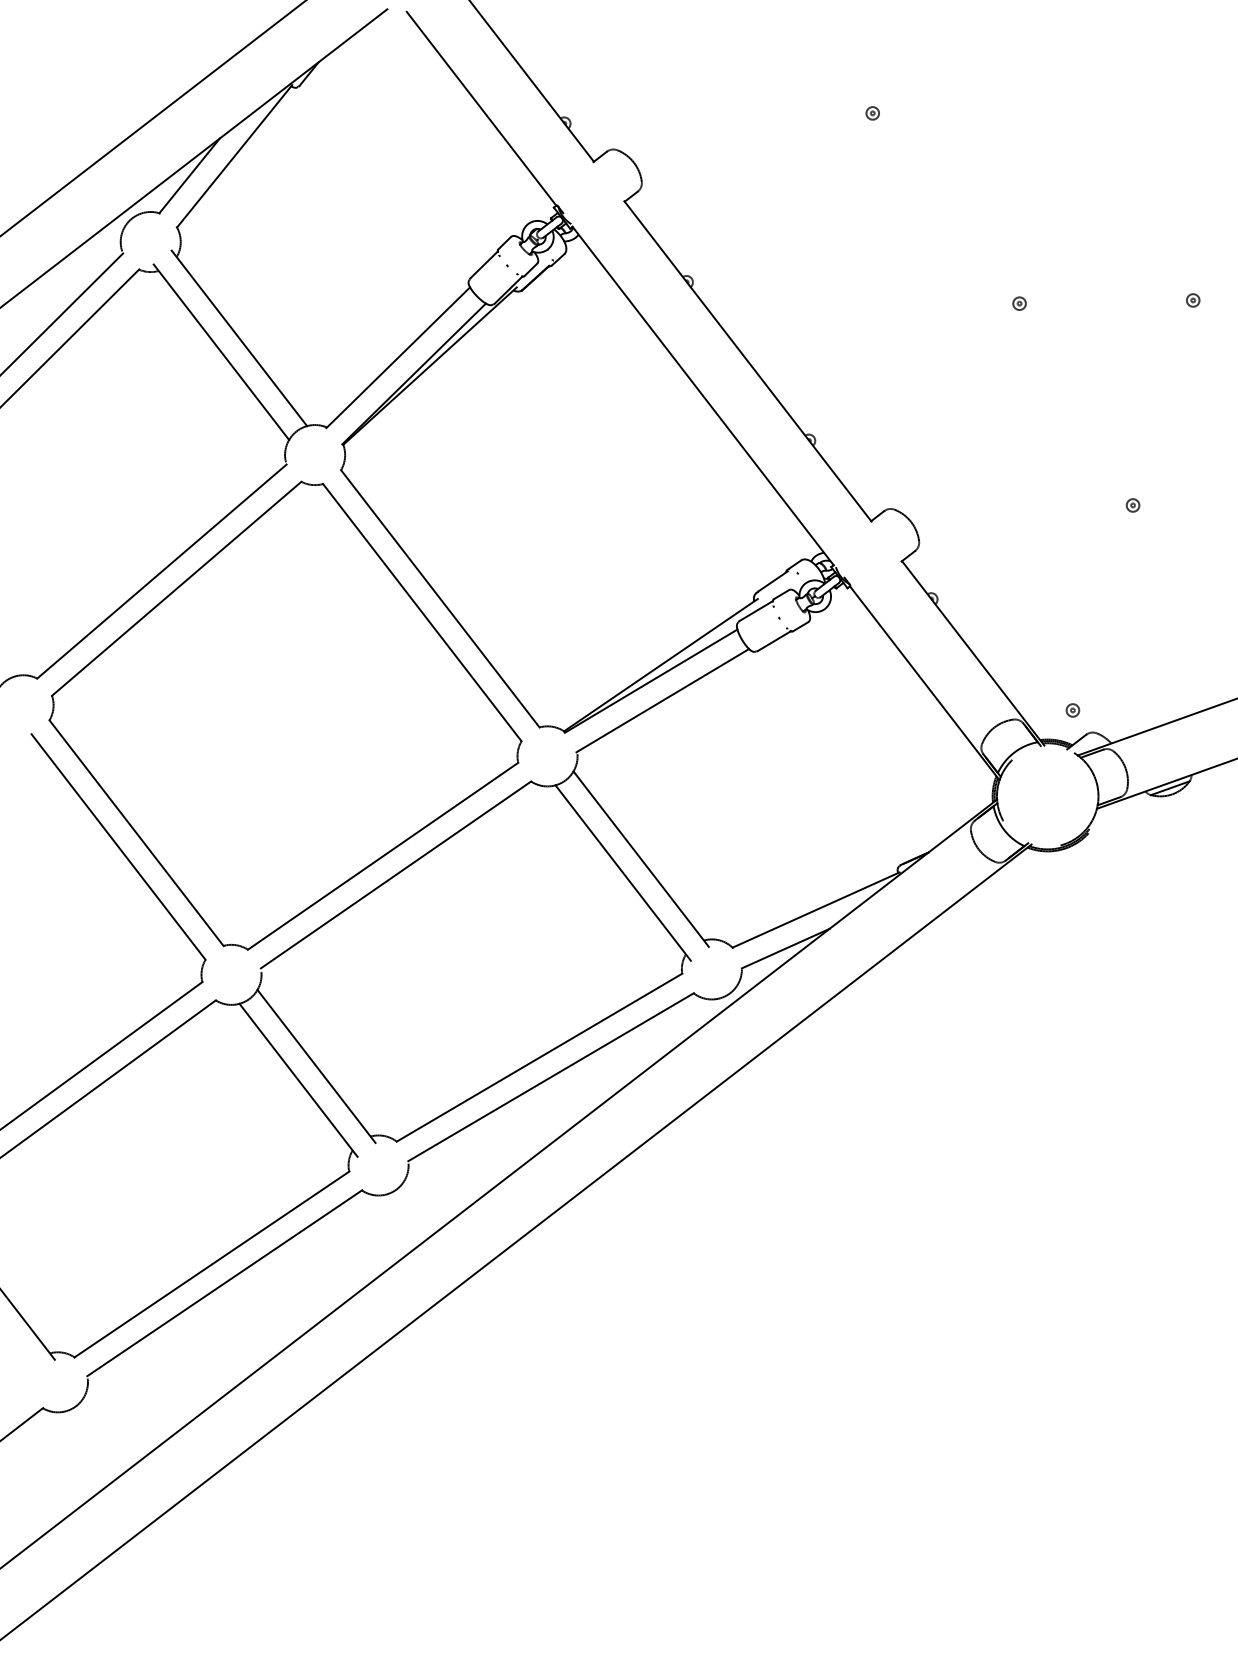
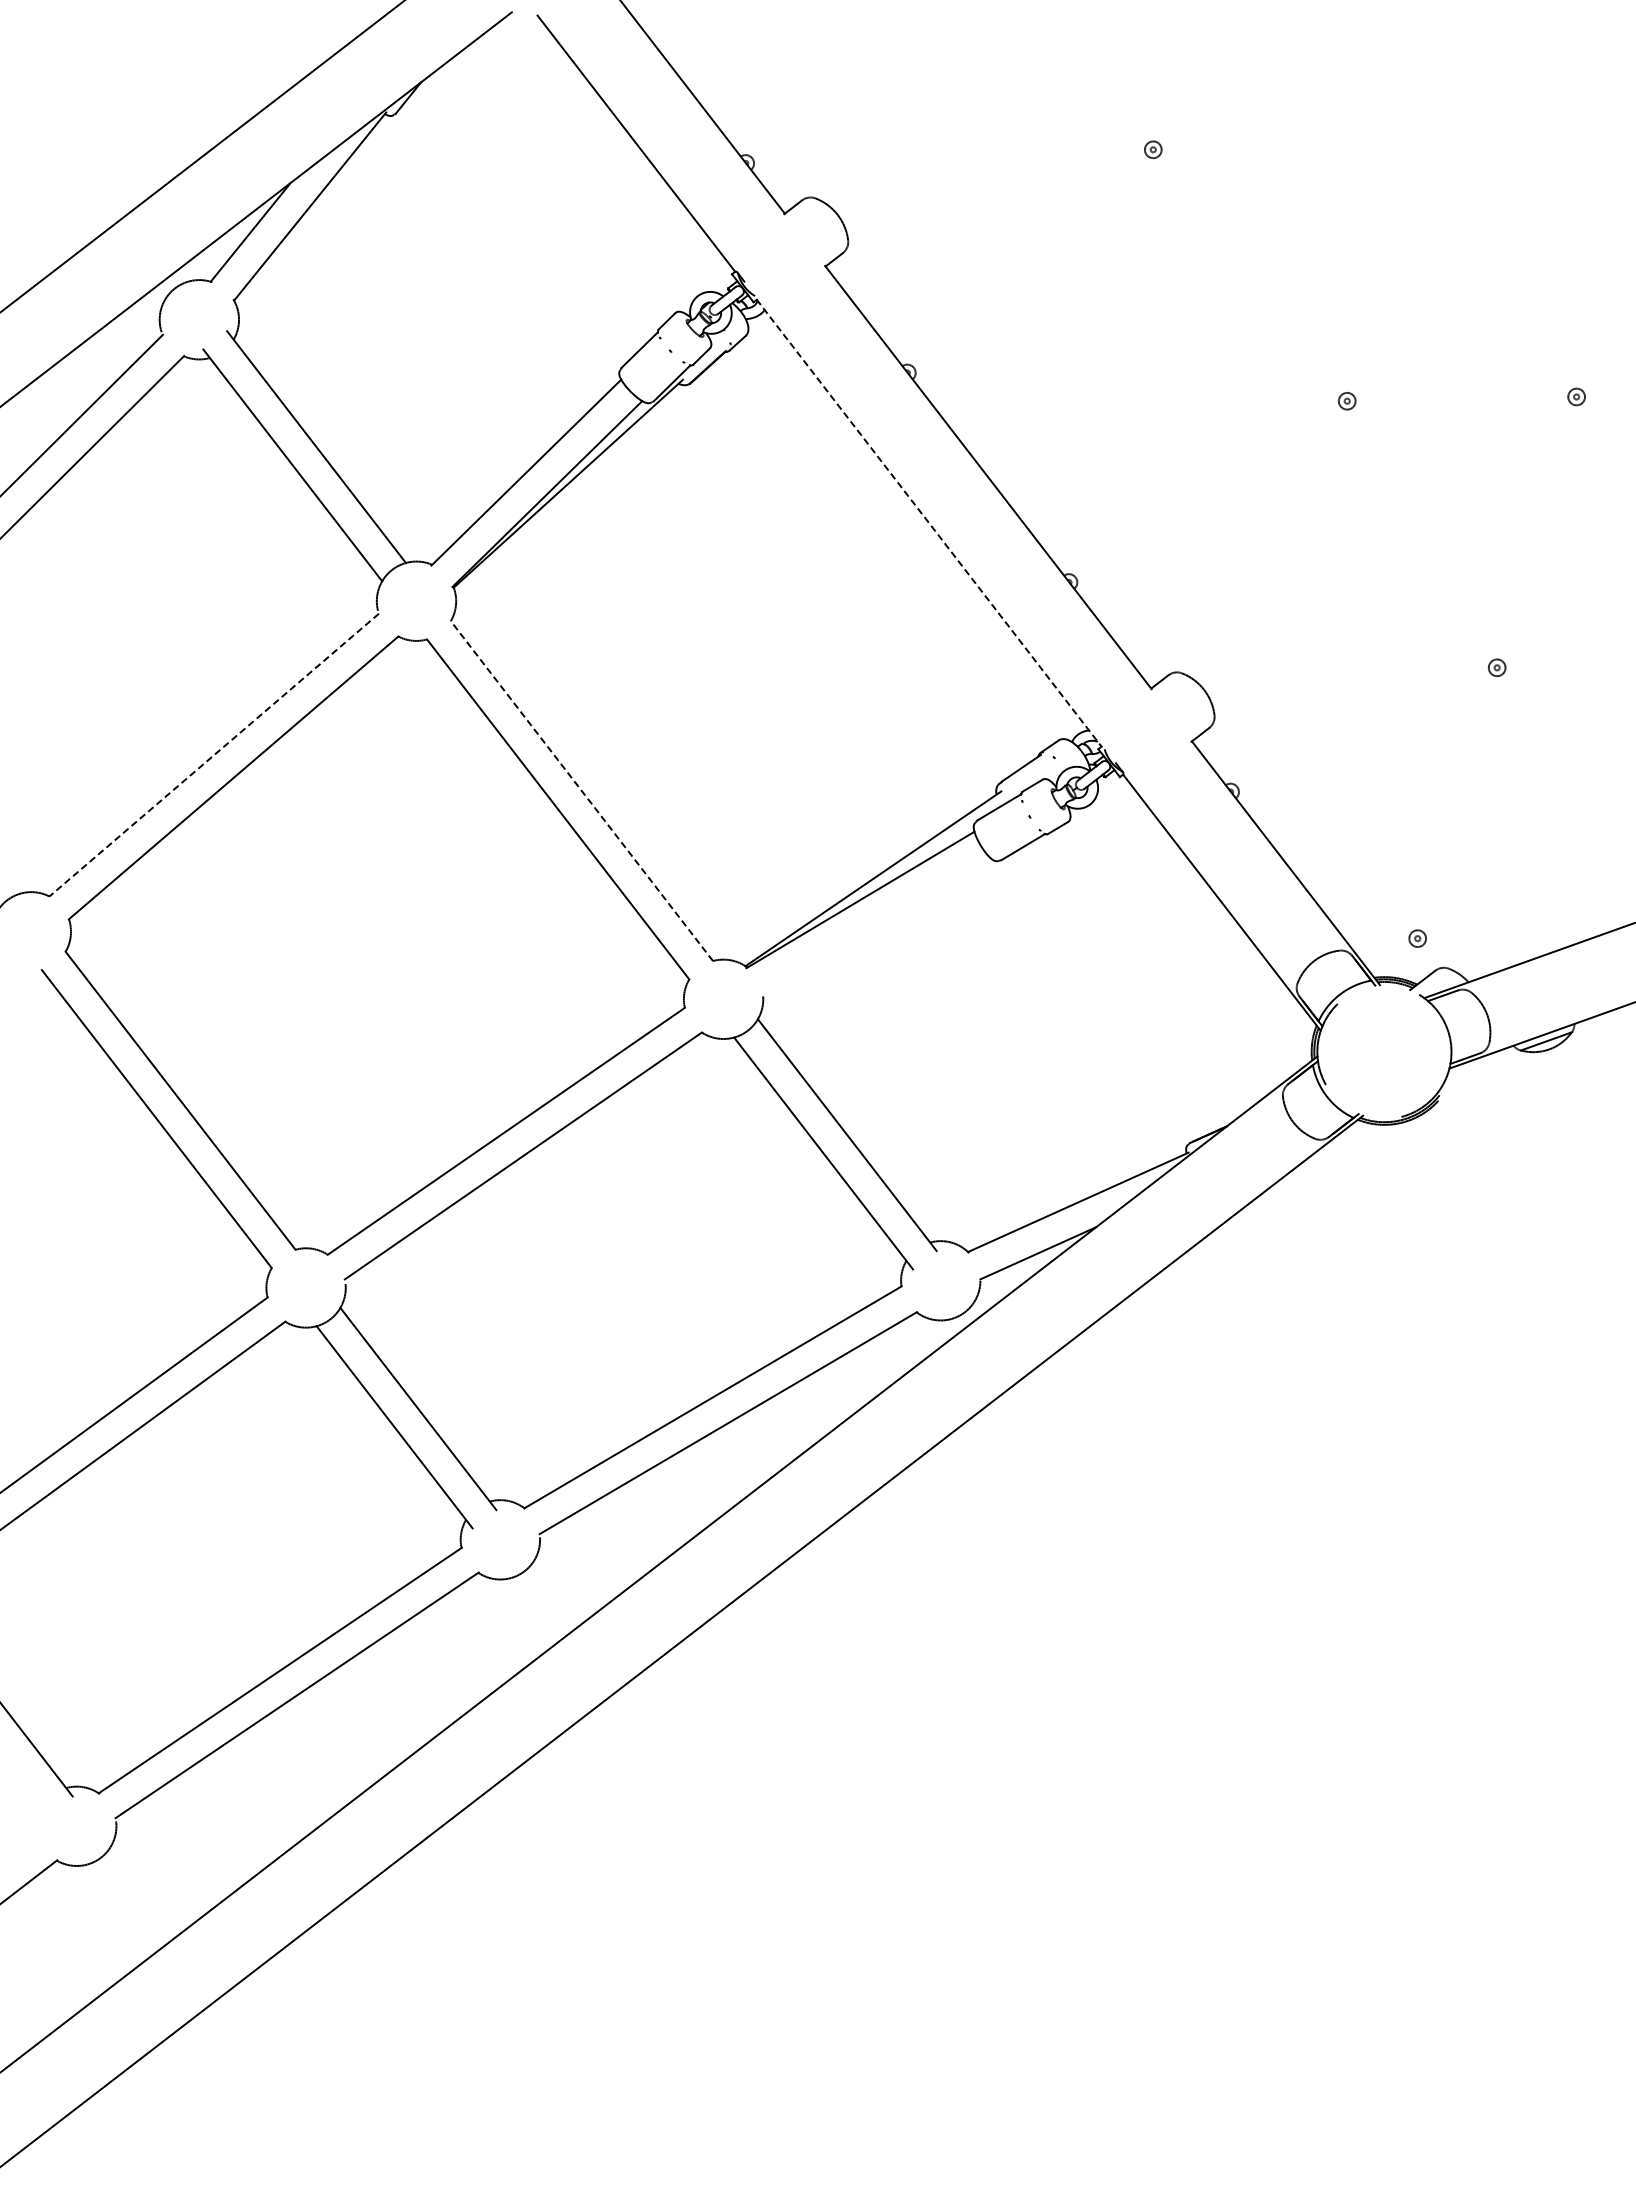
line: (703, 396) -> (929, 523), solid -> dashed
line: (161, 571) -> (213, 755), solid -> dashed
line: (439, 599) -> (581, 791), solid -> dashed
line: (662, 700) -> (875, 925), removed

